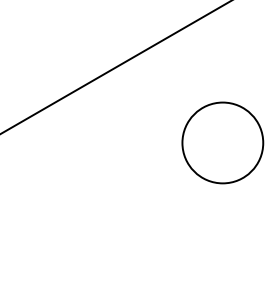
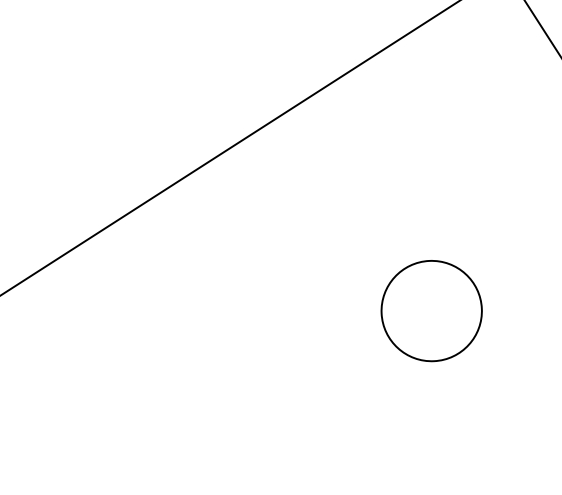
circle: (222, 142) -> (430, 310), size x0.6

